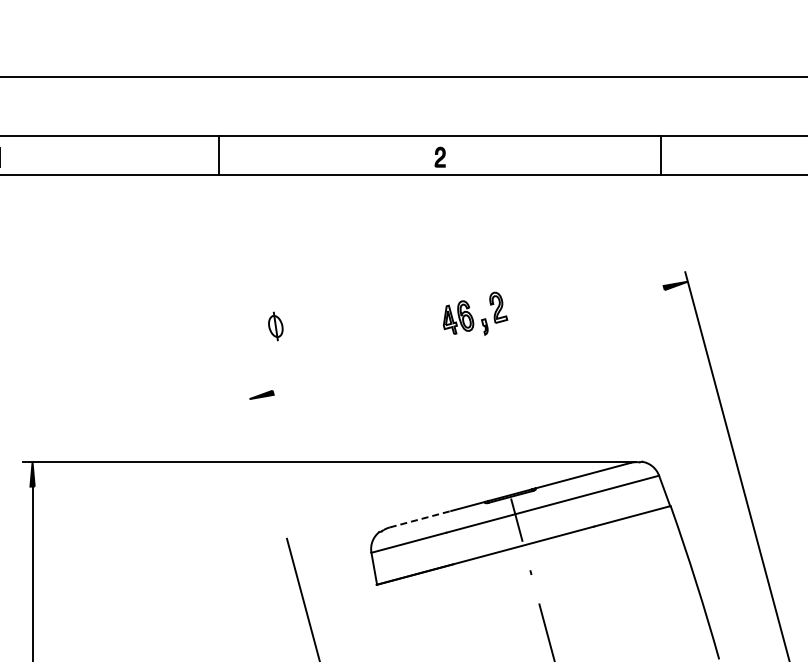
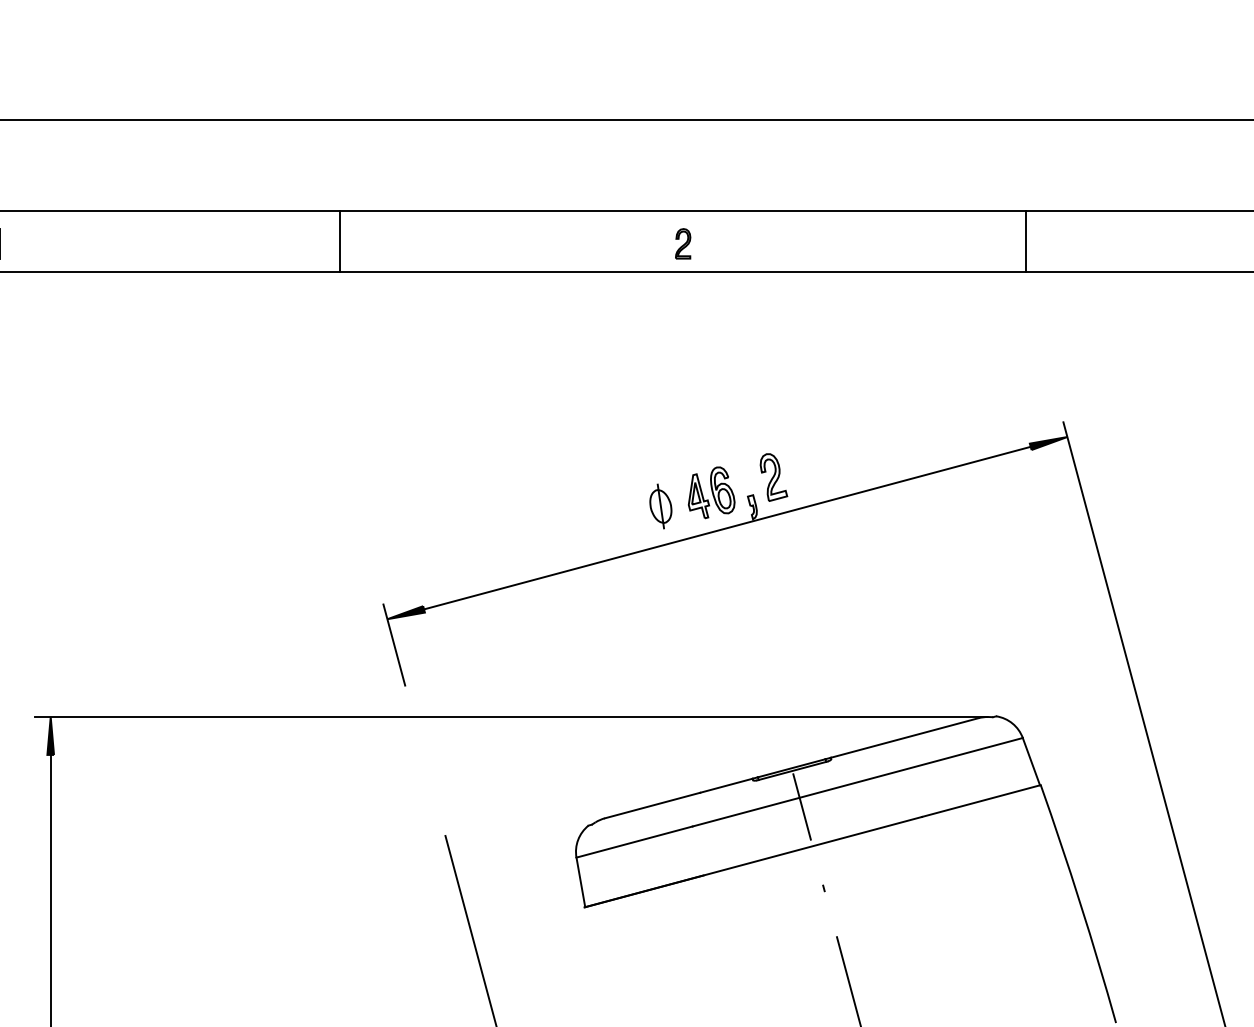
part: (275, 326) -> (660, 506), moved
line: (468, 340) -> (727, 528), added
line: (254, 415) -> (395, 644), added
line: (420, 519) -> (652, 805), dashed -> solid

